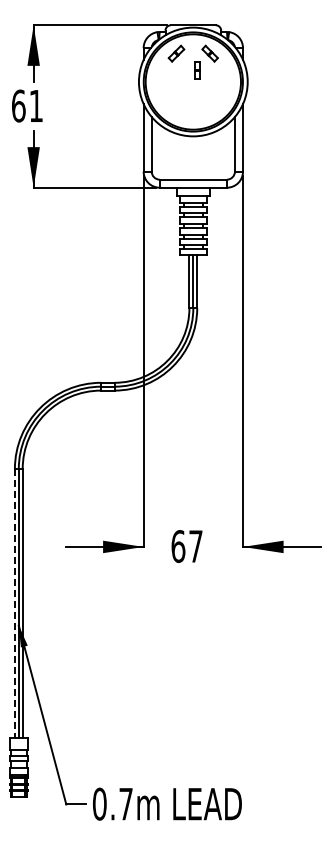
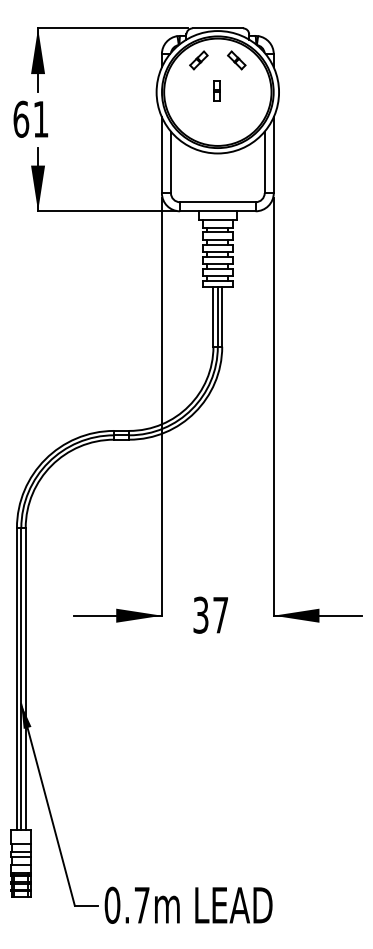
part: (197, 70) -> (216, 90), moved
text: (178, 546) -> (201, 615), 67 -> 37
line: (14, 603) -> (16, 679), dashed -> solid

